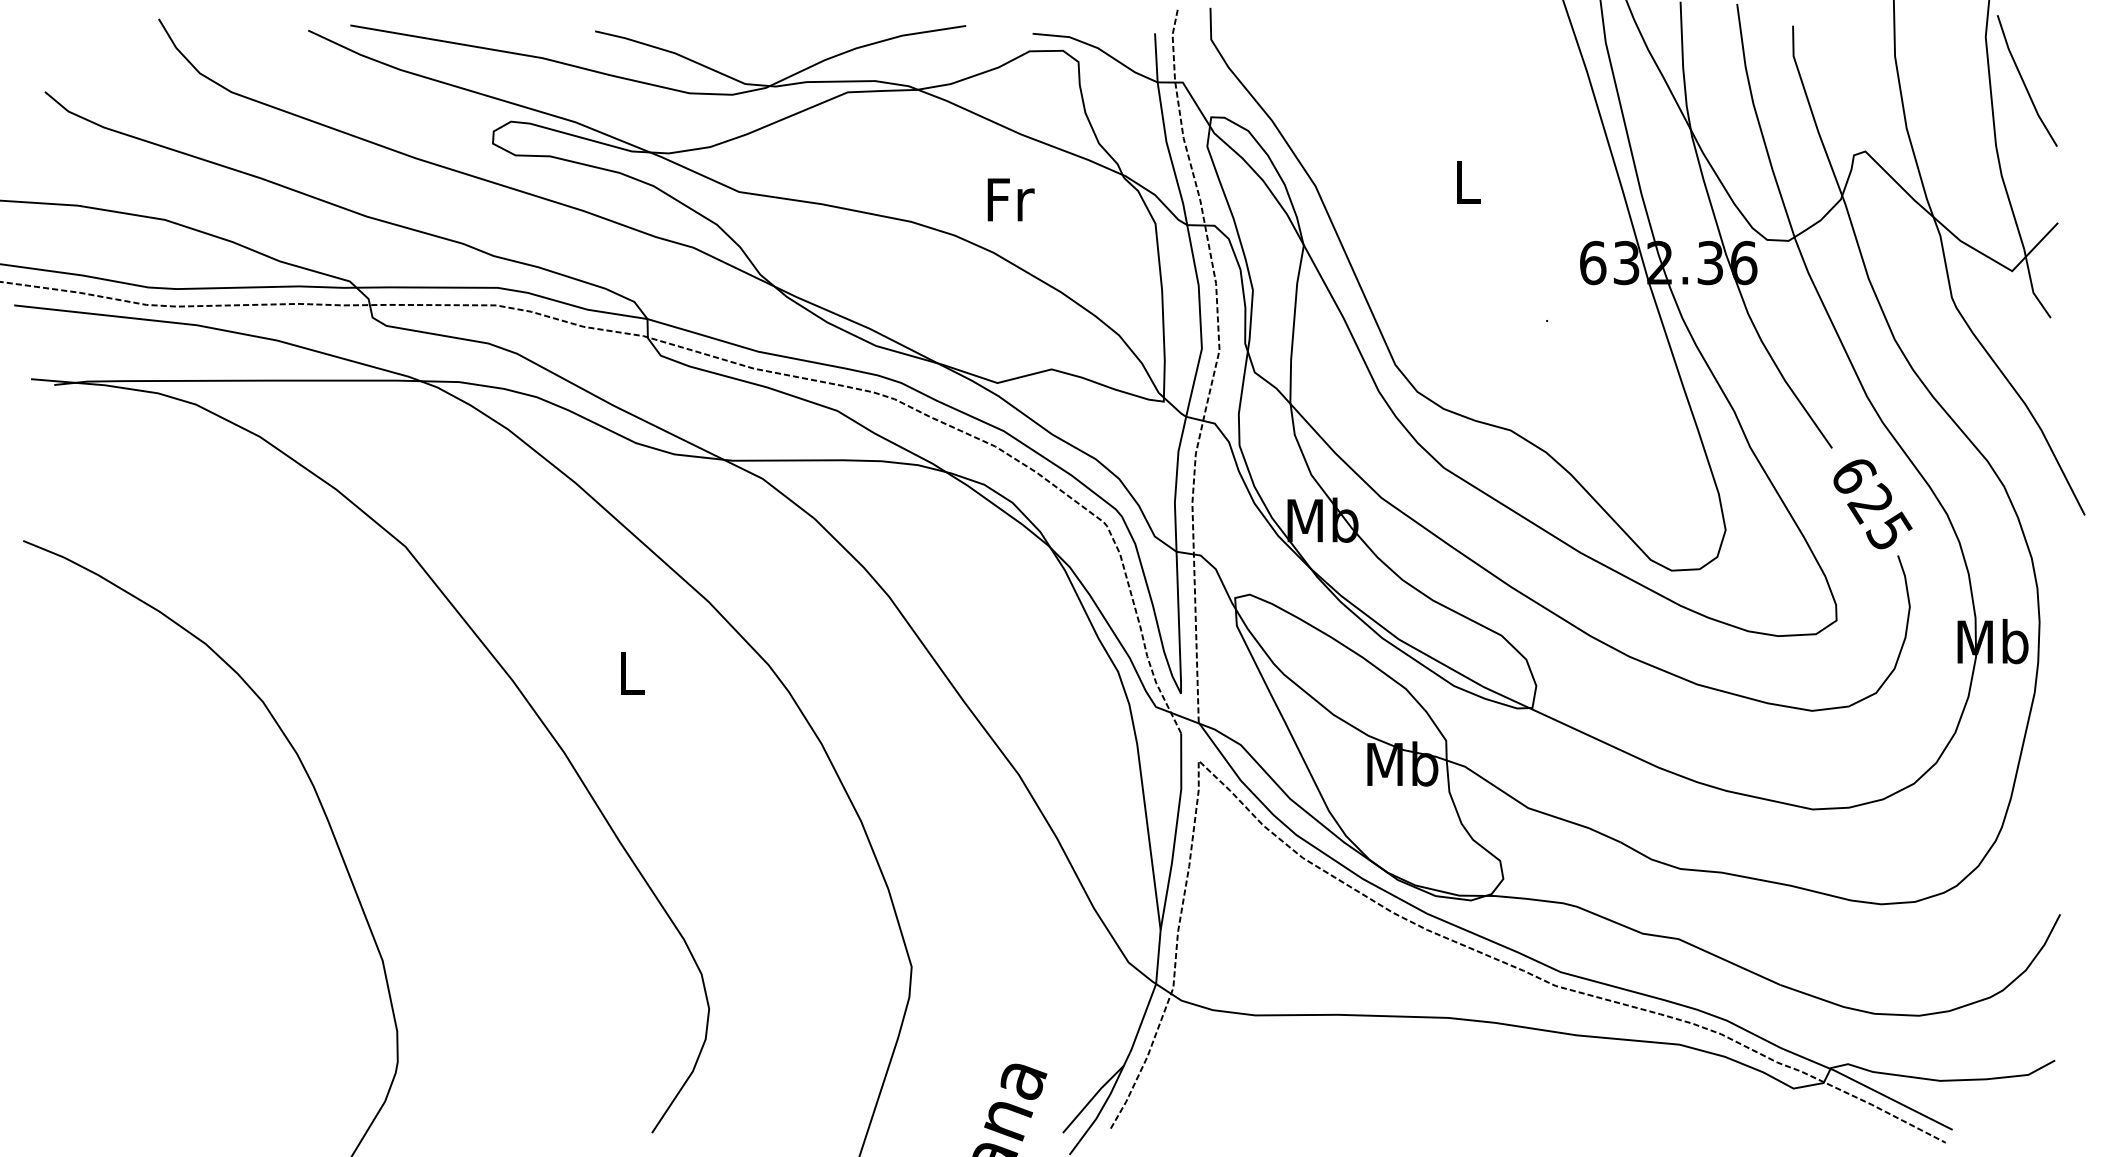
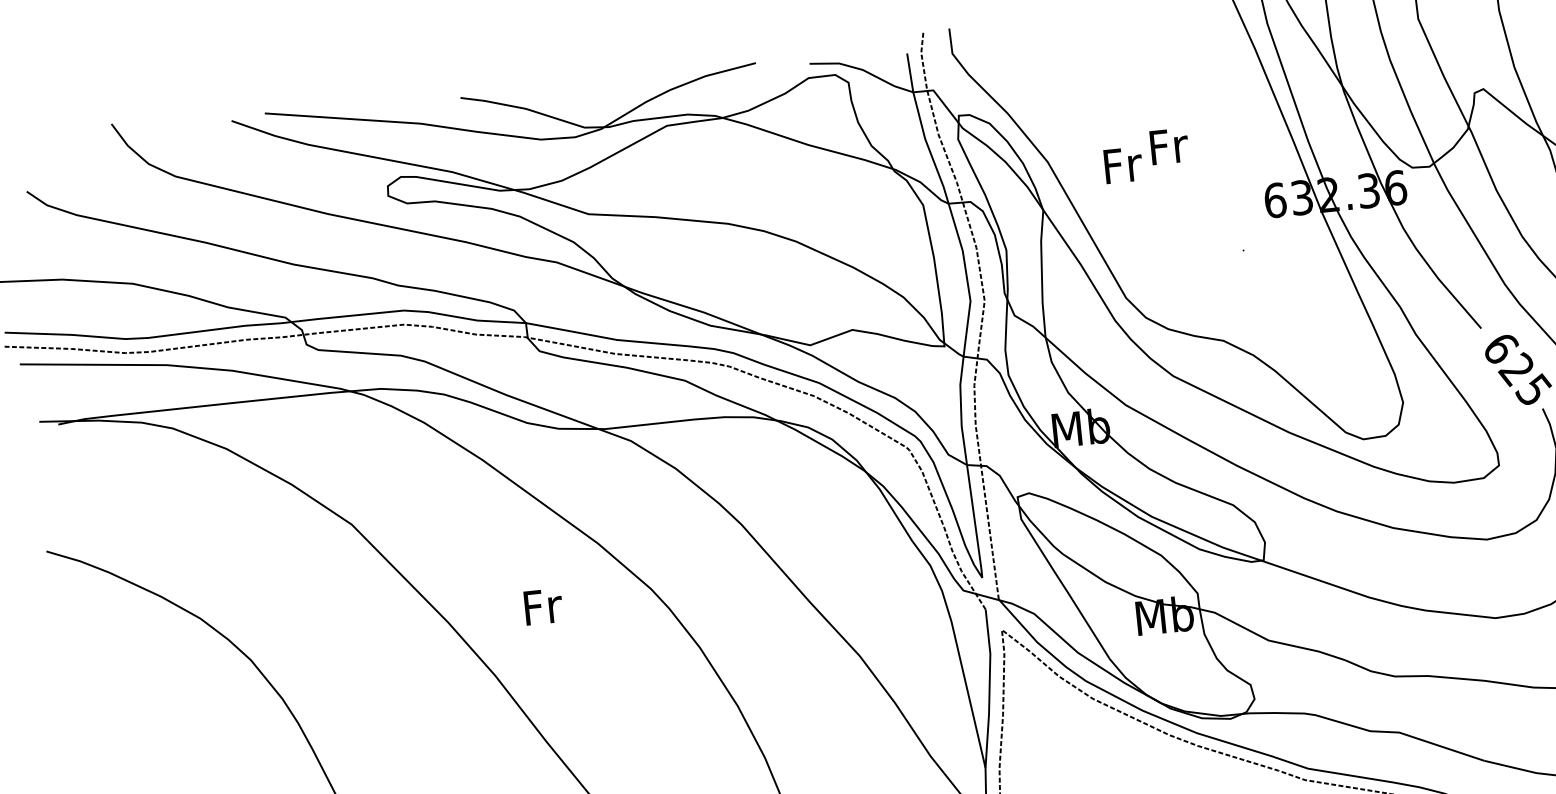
text: (1468, 182) -> (1169, 146), L -> Fr
text: (1010, 199) -> (1122, 165), moved
text: (632, 673) -> (543, 606), L -> Fr

